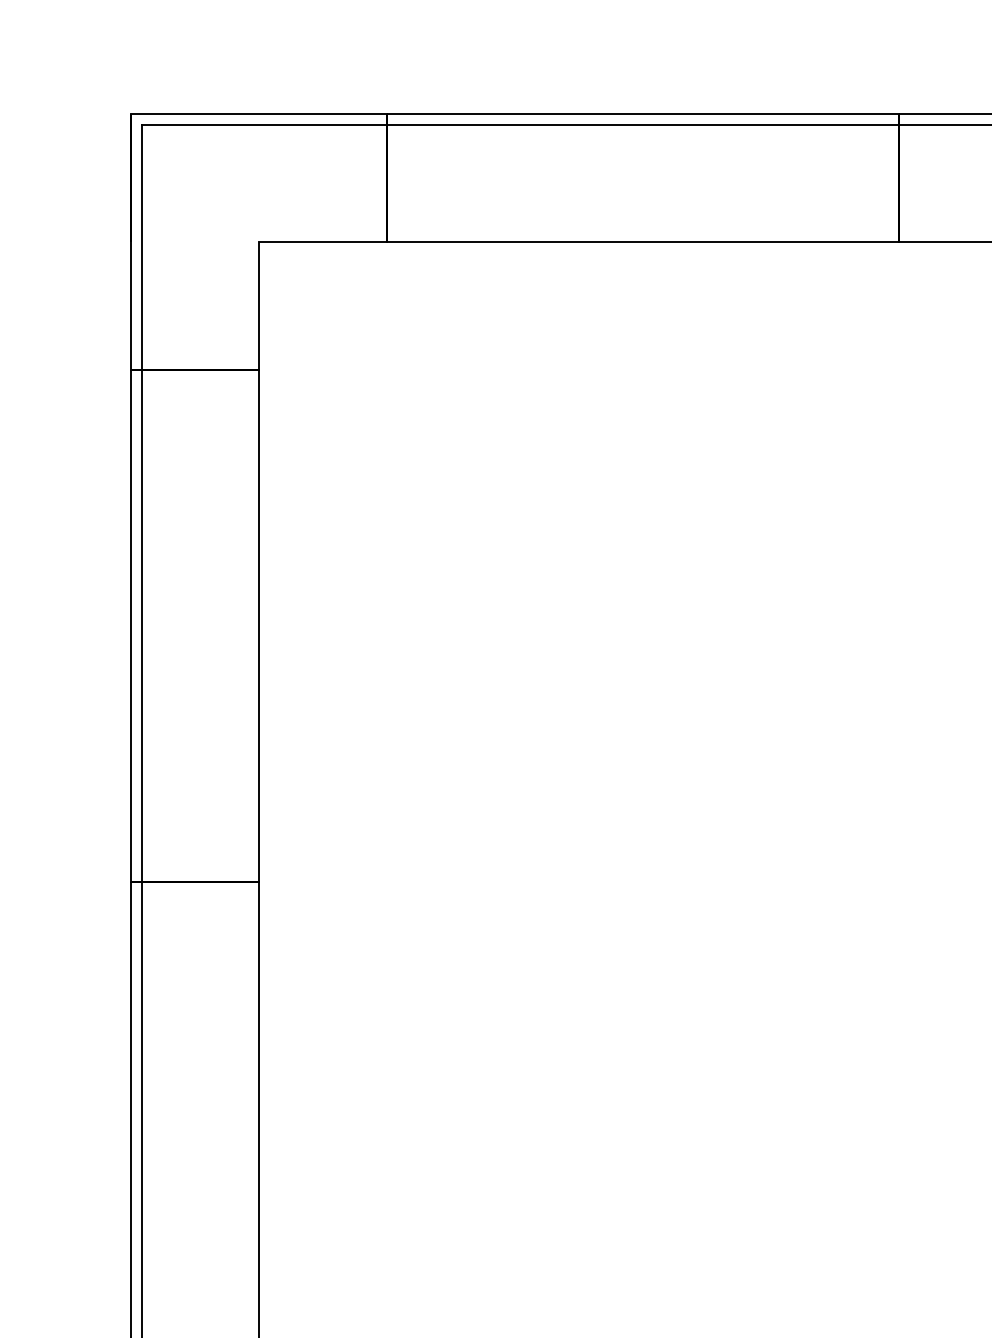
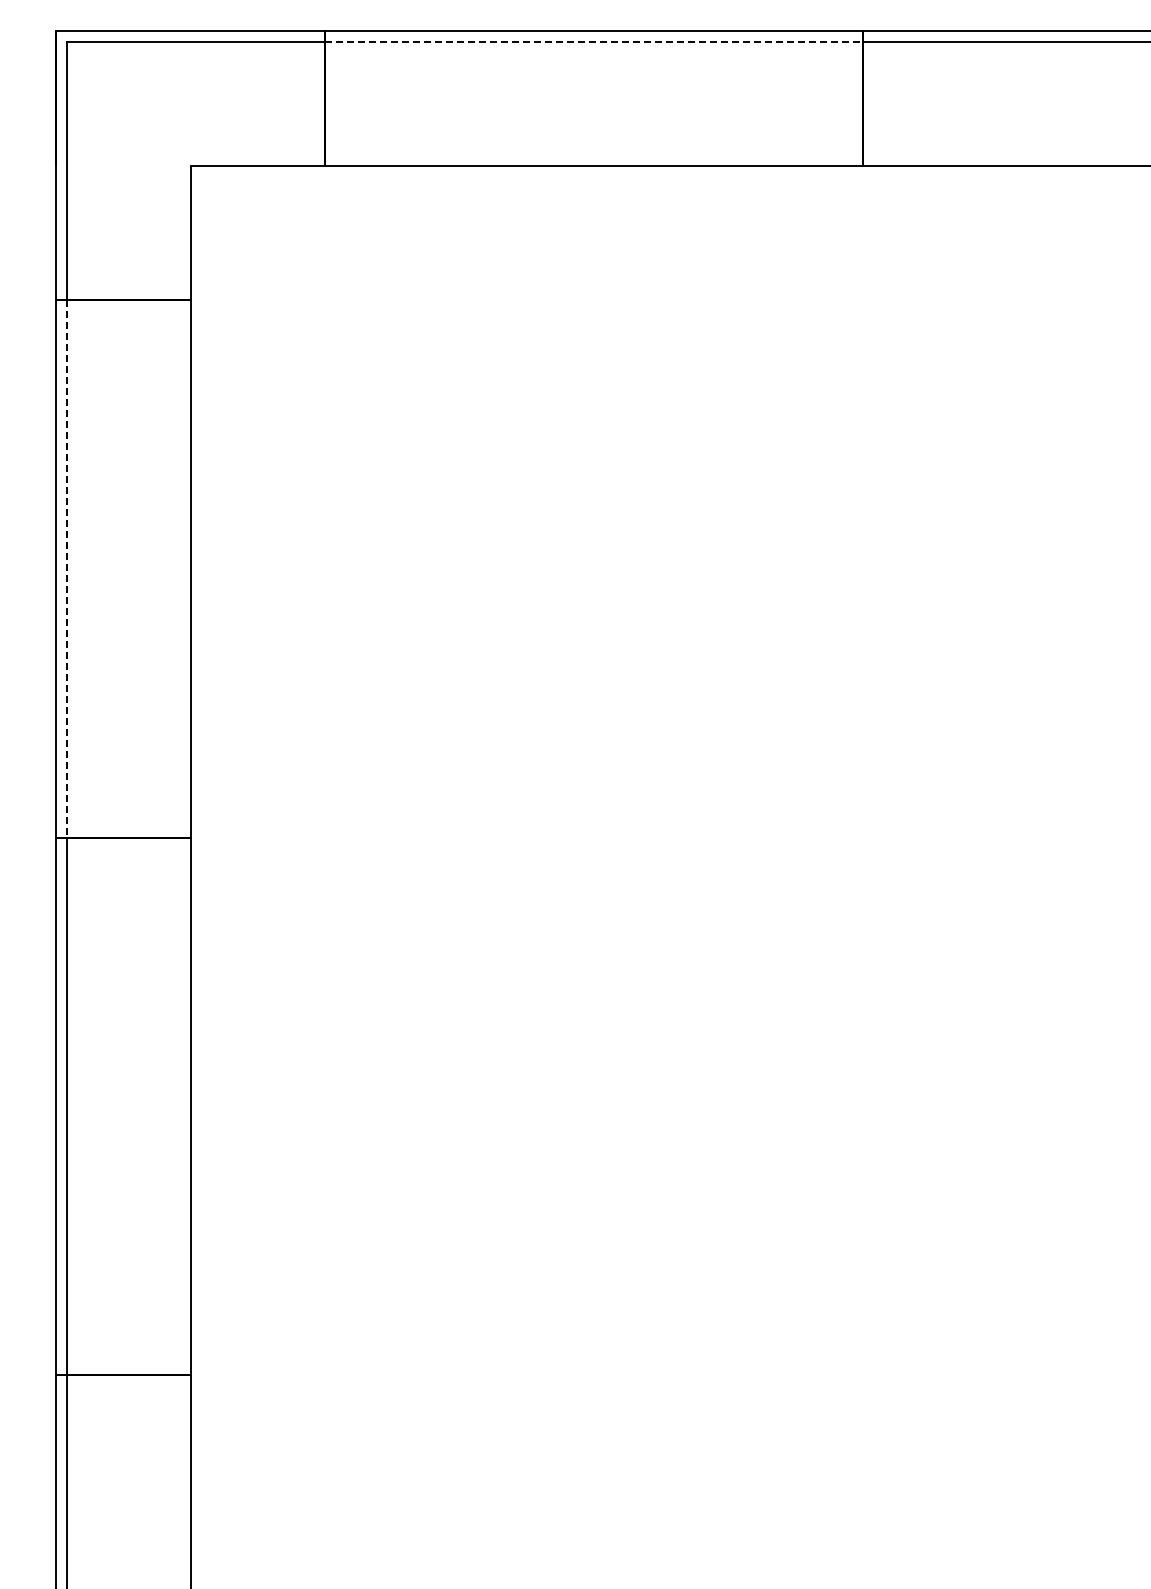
line: (642, 124) -> (593, 42), solid -> dashed
line: (141, 625) -> (67, 568), solid -> dashed

